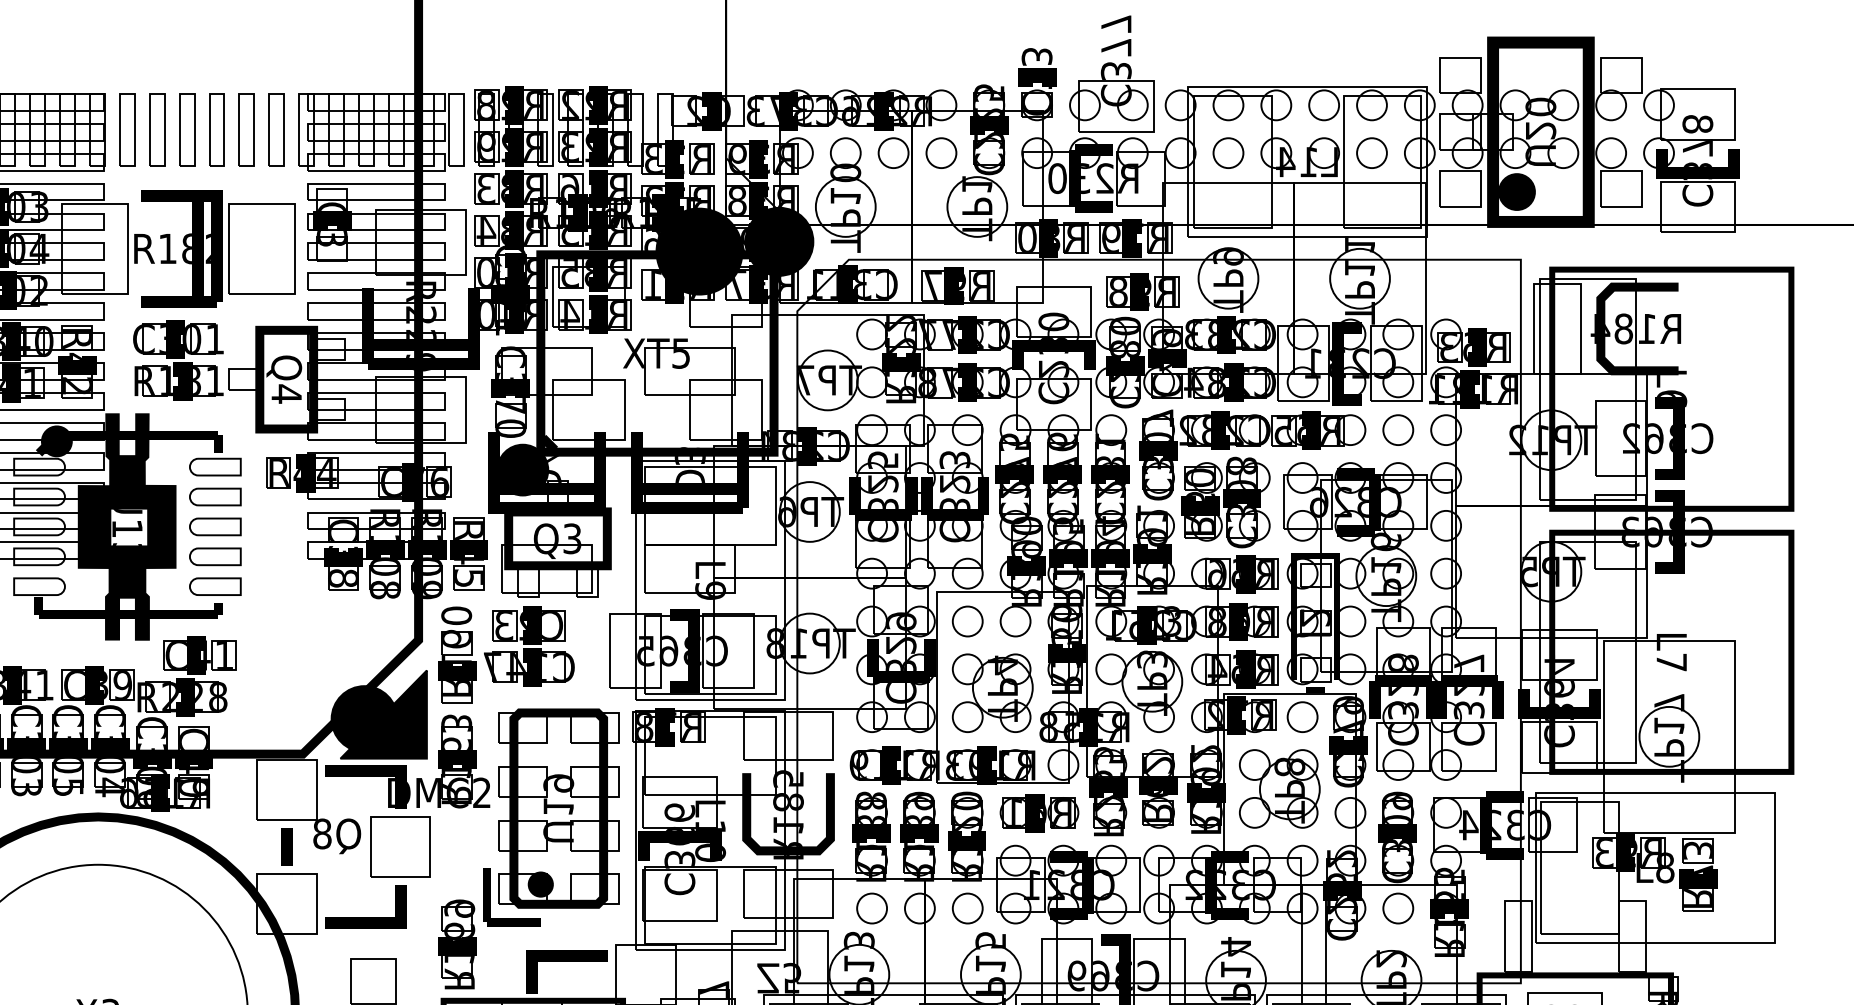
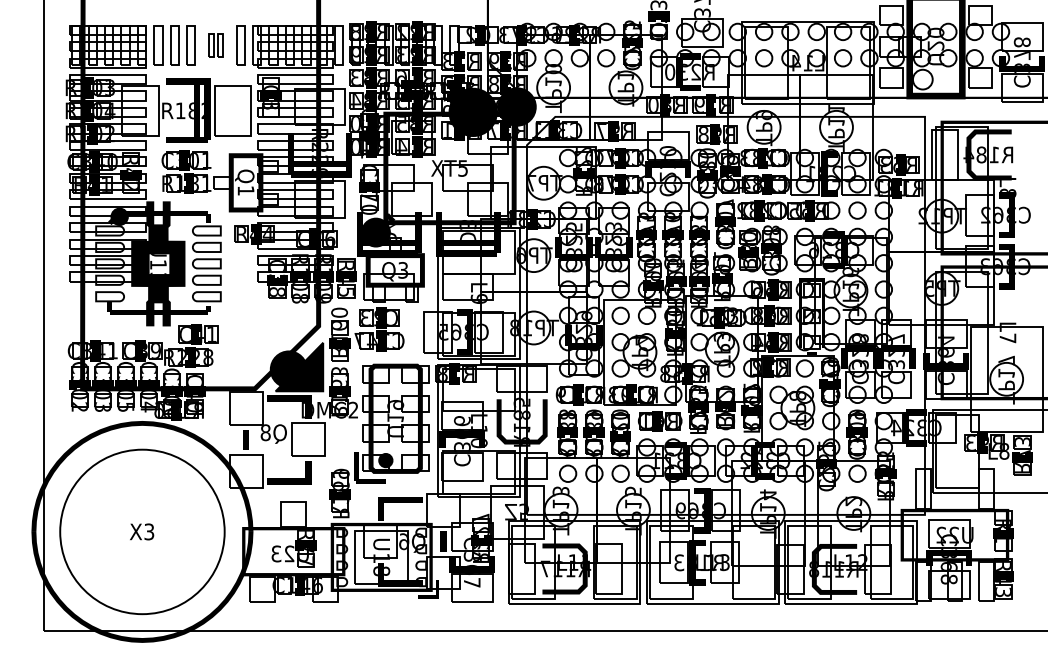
part: (231, 129) -> (215, 45), size x0.6
fill: (1516, 191) -> (922, 79), removed
text: (285, 393) -> (245, 190), Q4 -> Q1
text: (1672, 397) -> (1008, 192), L6 -> L8

